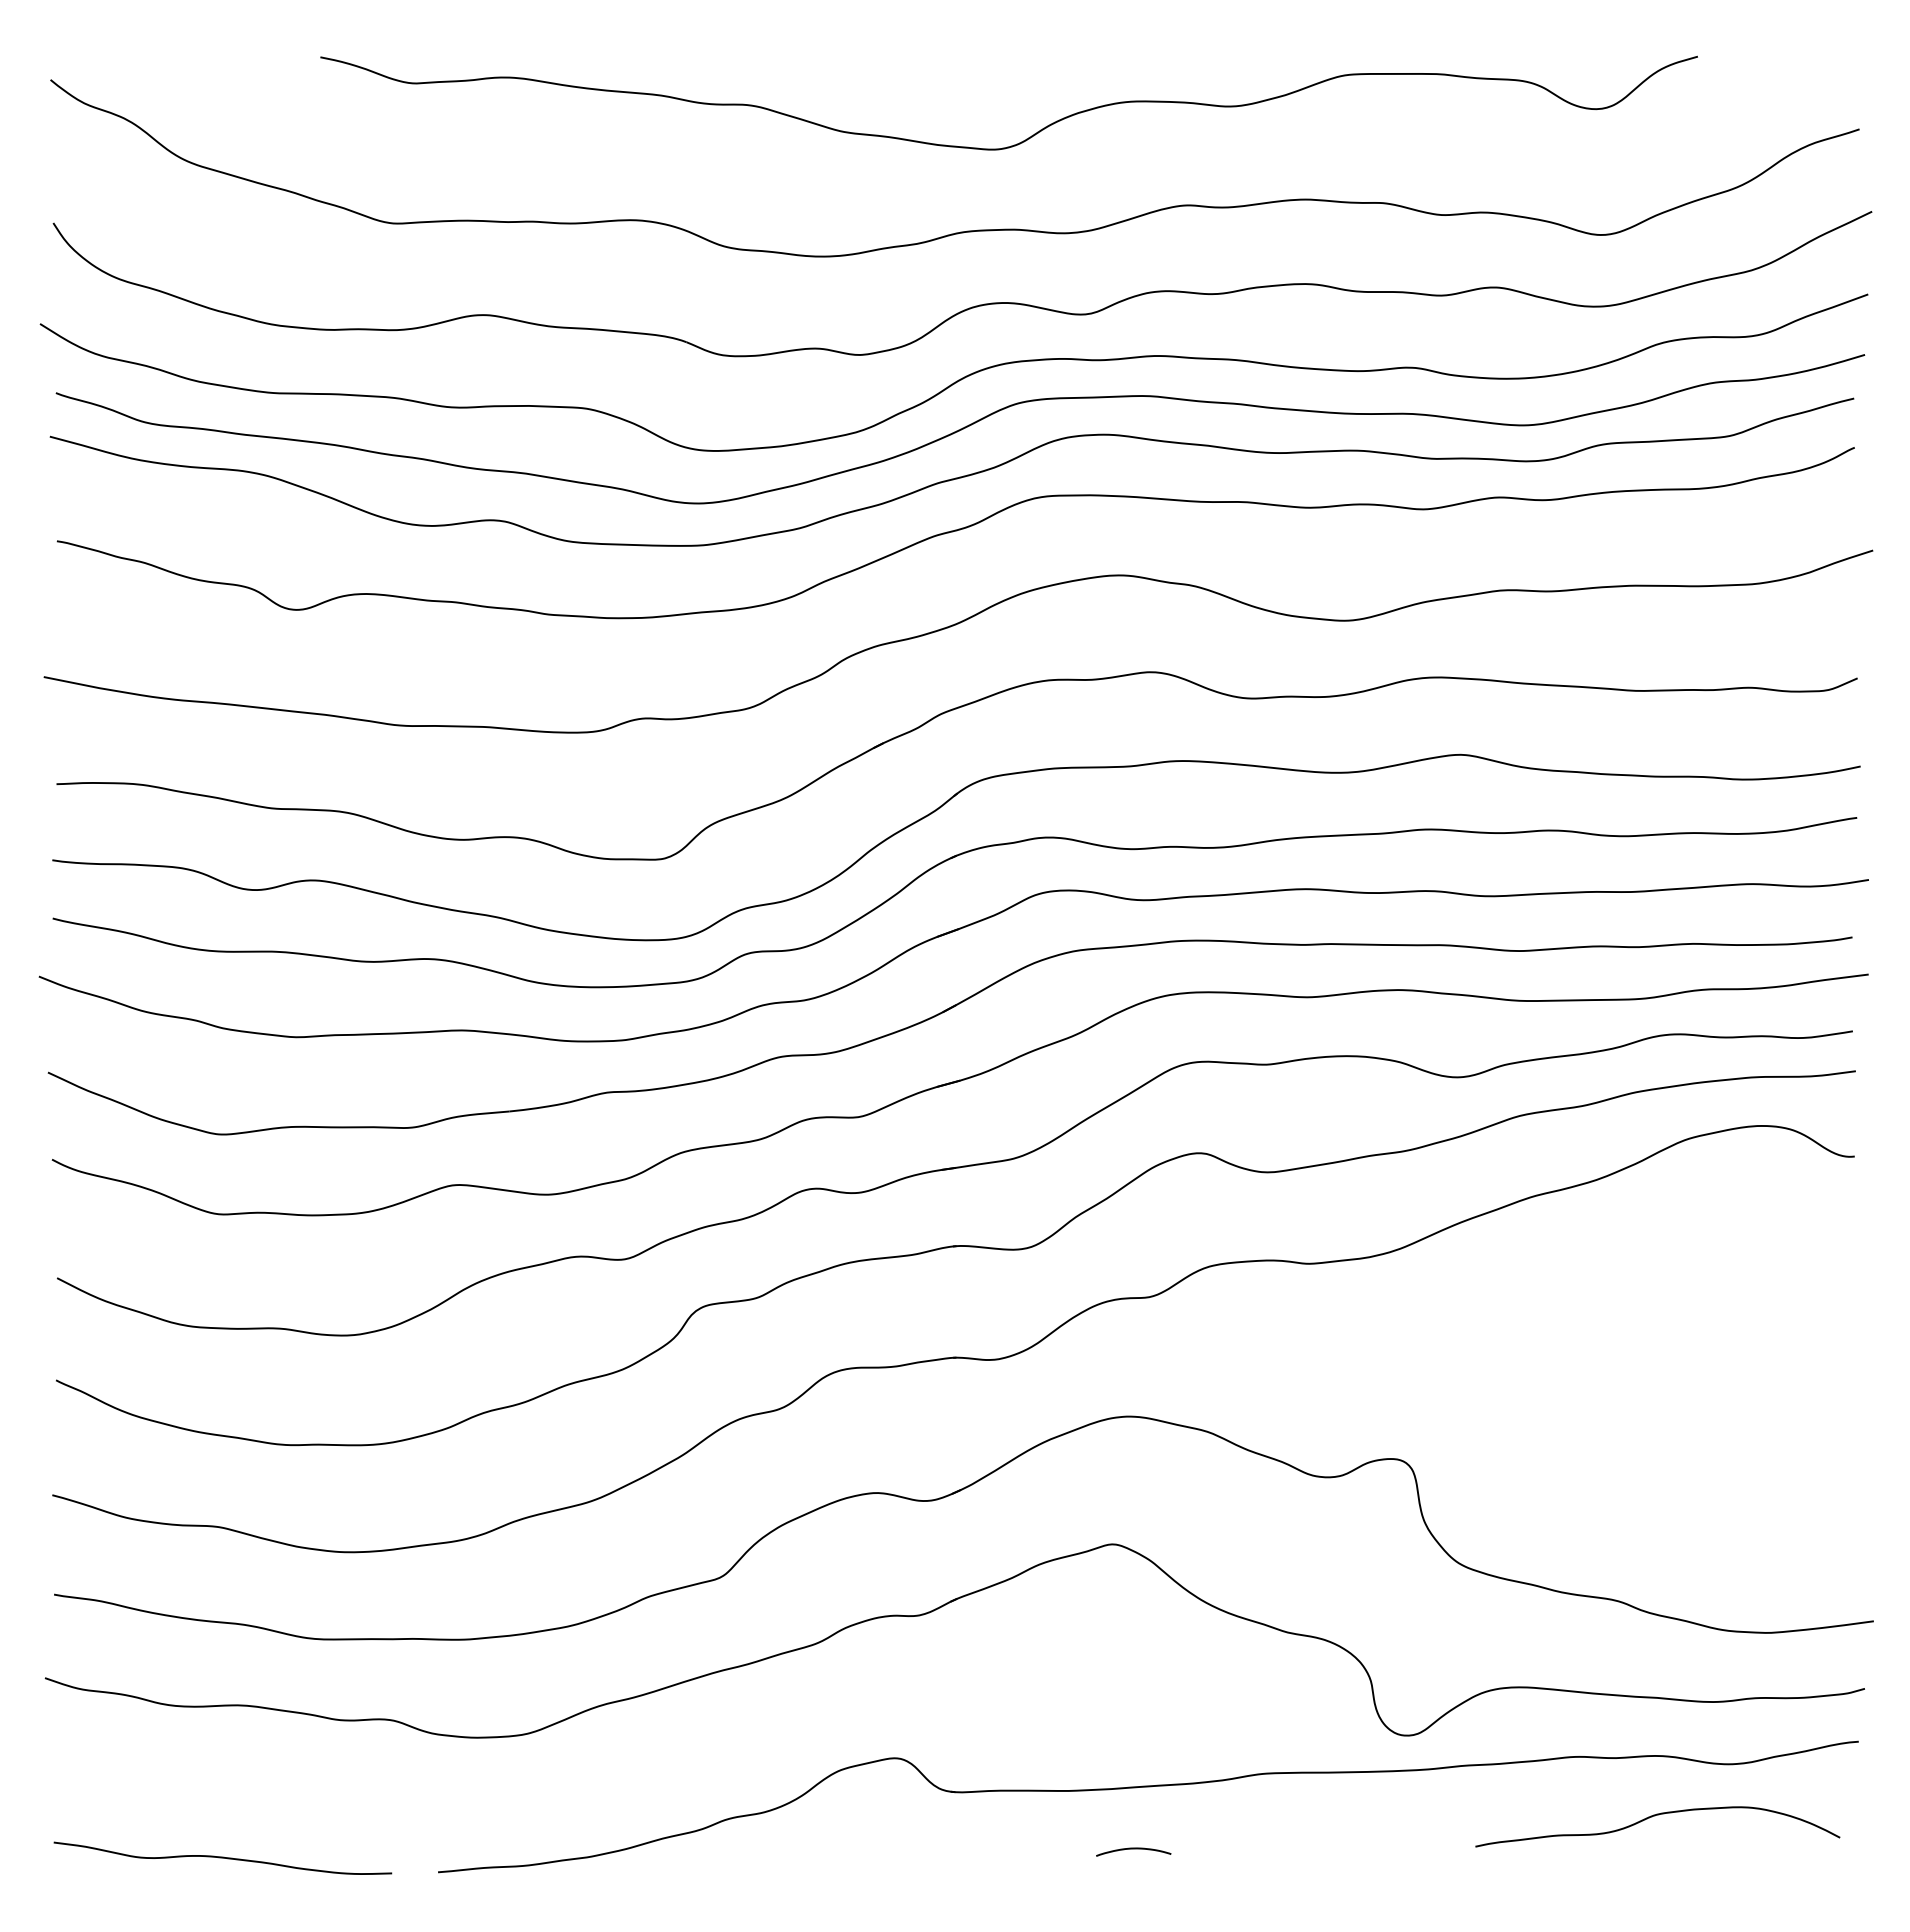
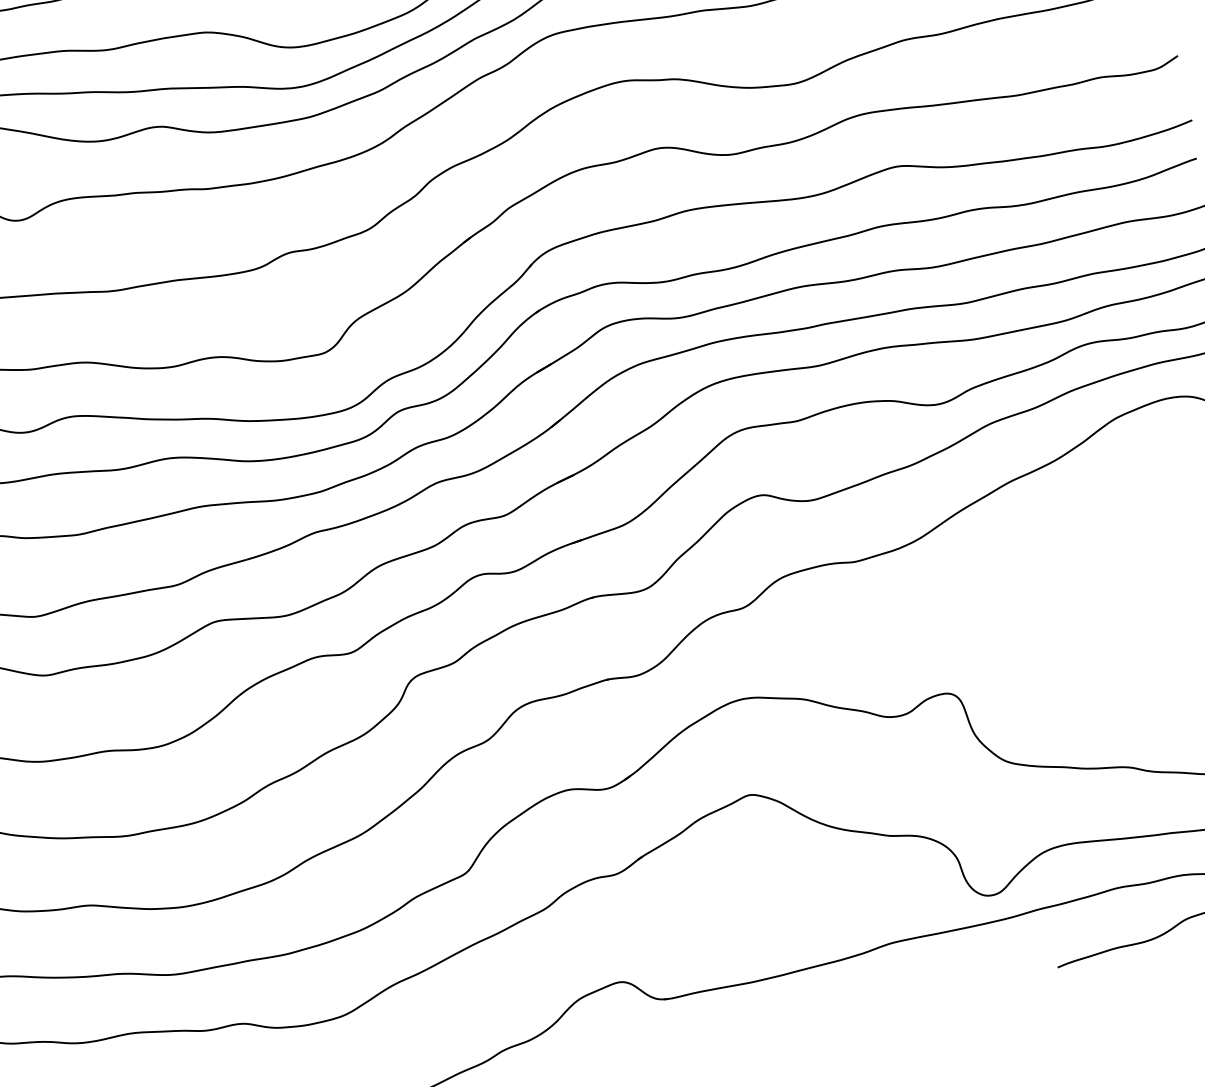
curve: (1133, 1849) -> (806, 1016), removed

